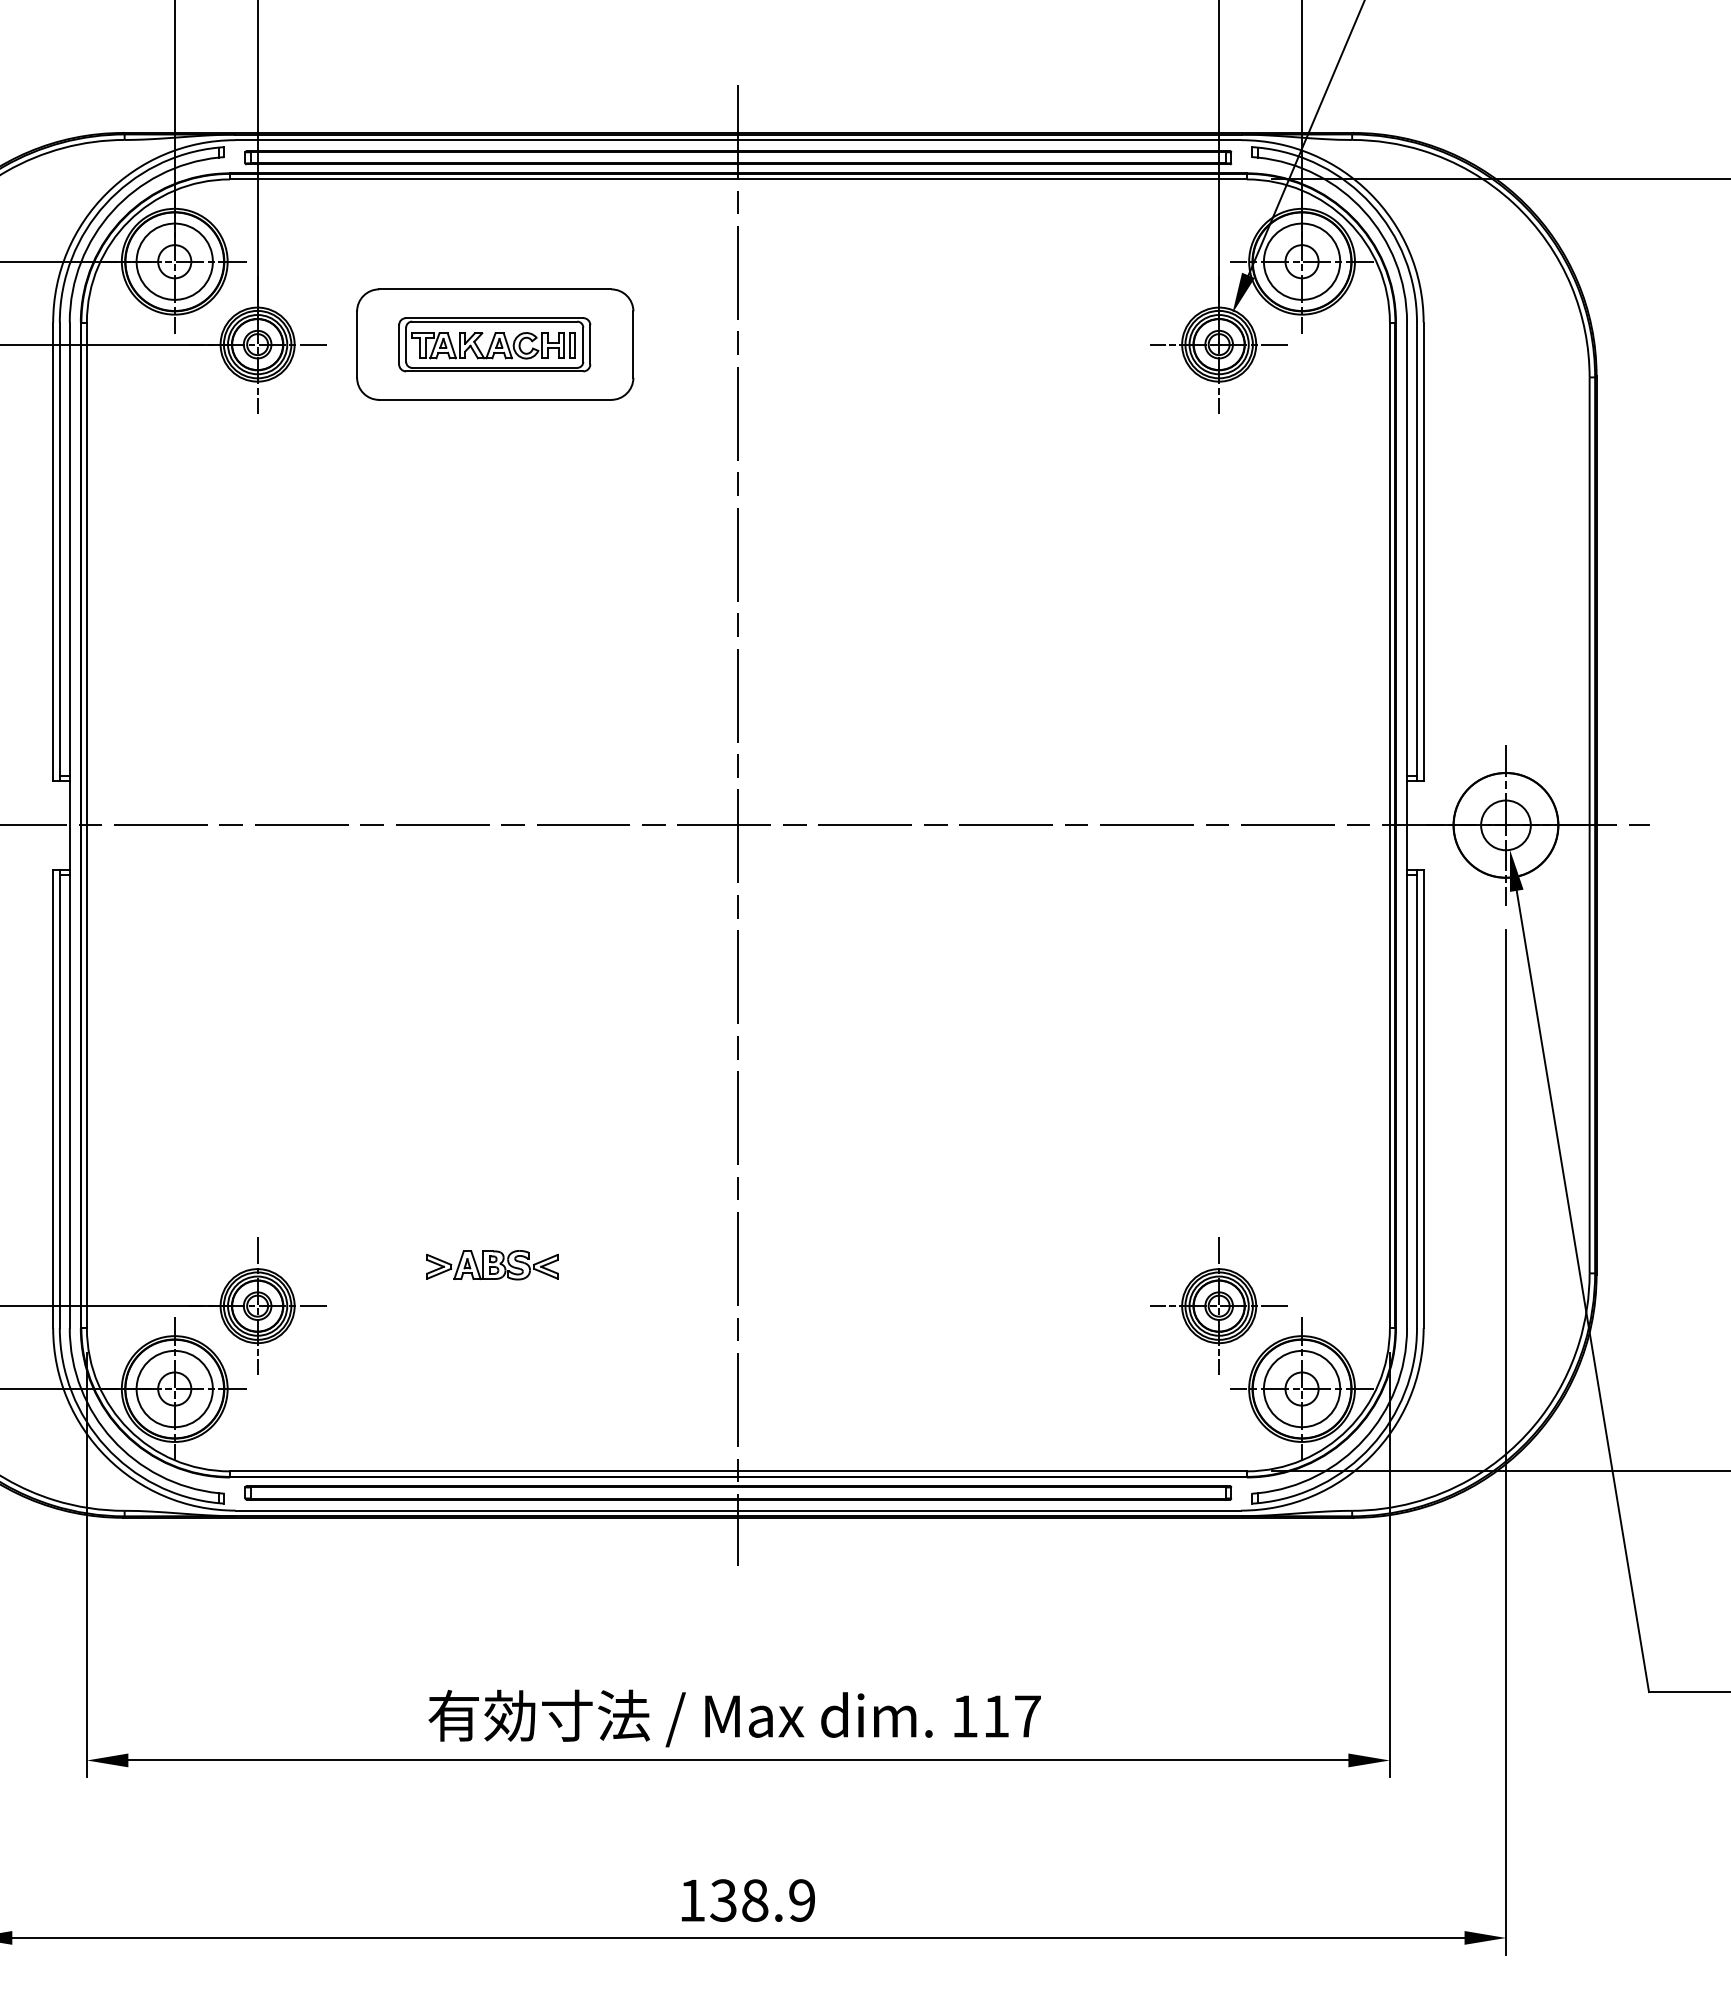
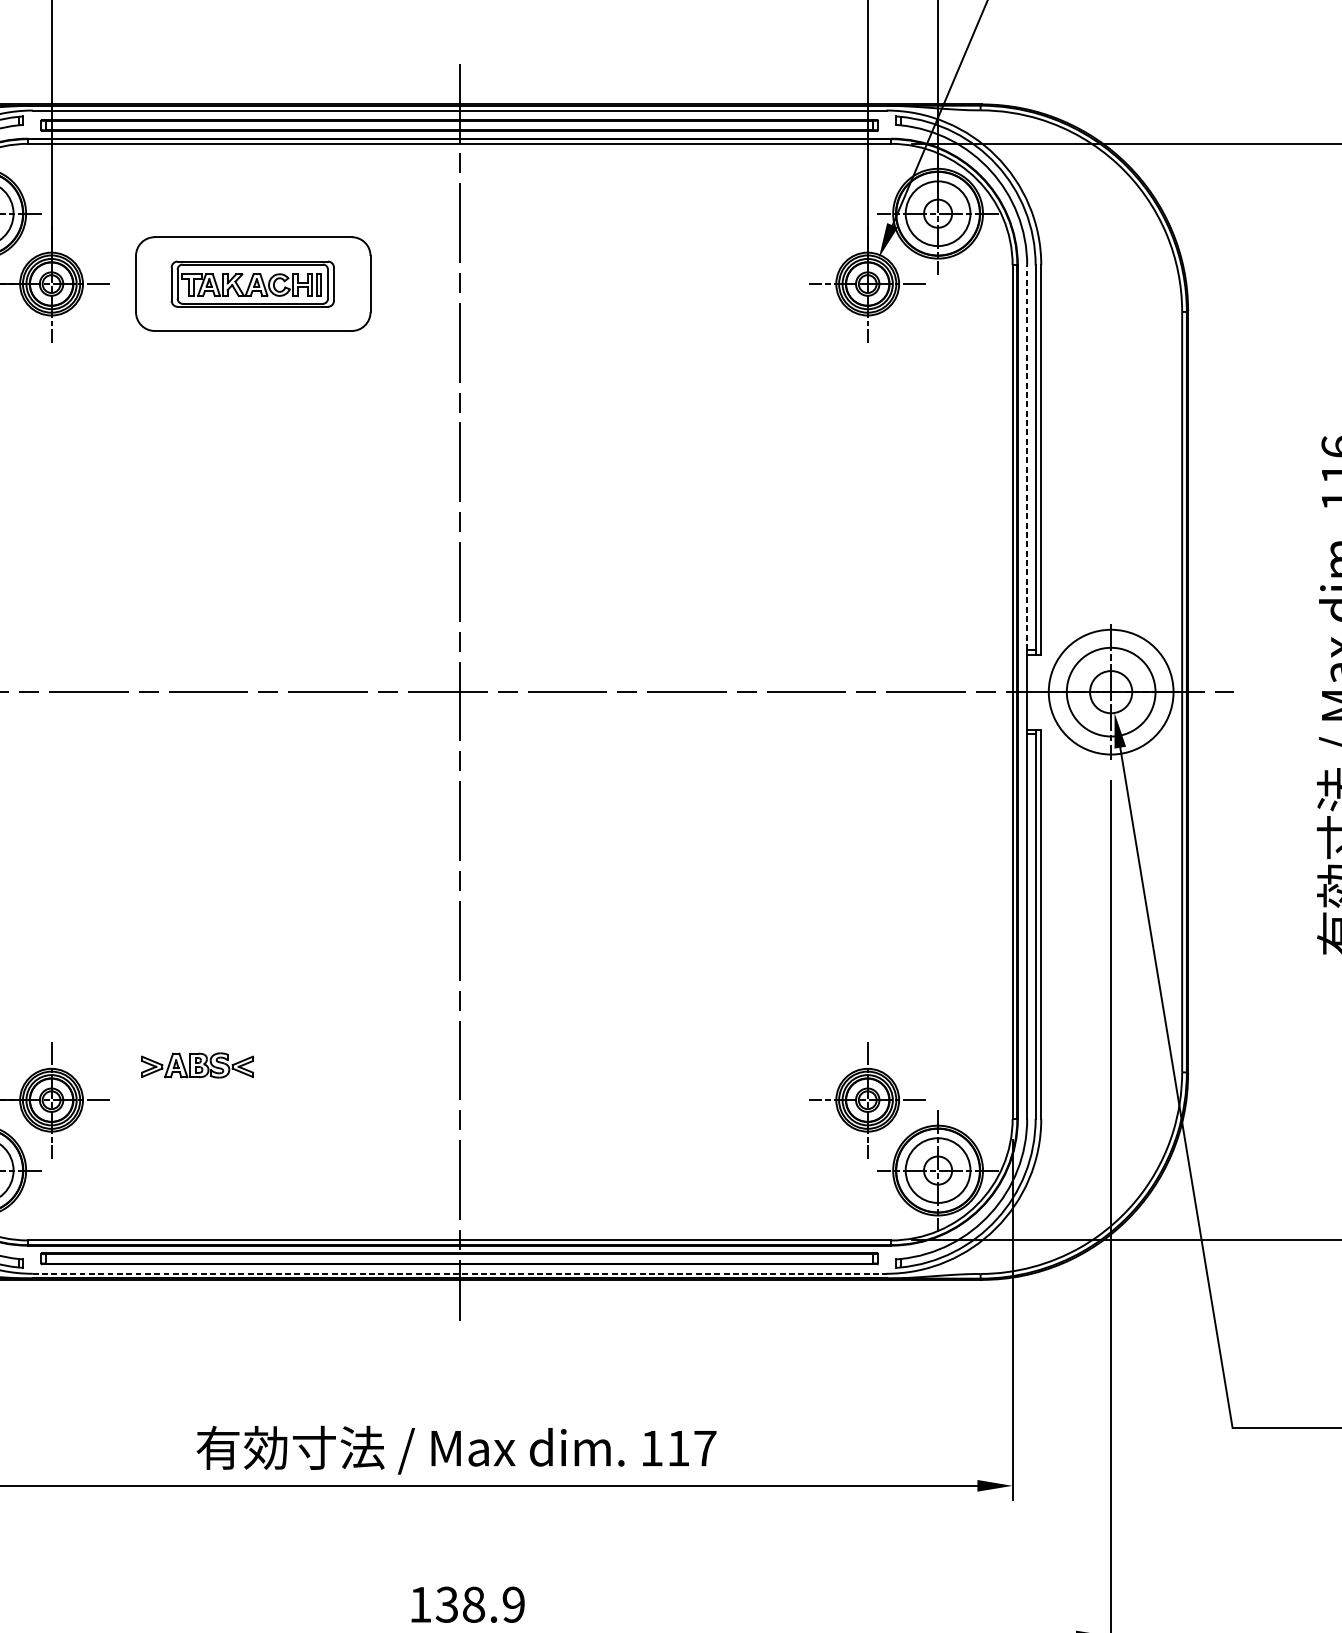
line: (1407, 549) -> (1027, 457), solid -> dashed
circle: (1505, 824) -> (1110, 691), size x1.4
part: (492, 1265) -> (197, 1065), moved
line: (738, 1510) -> (459, 1273), solid -> dashed

